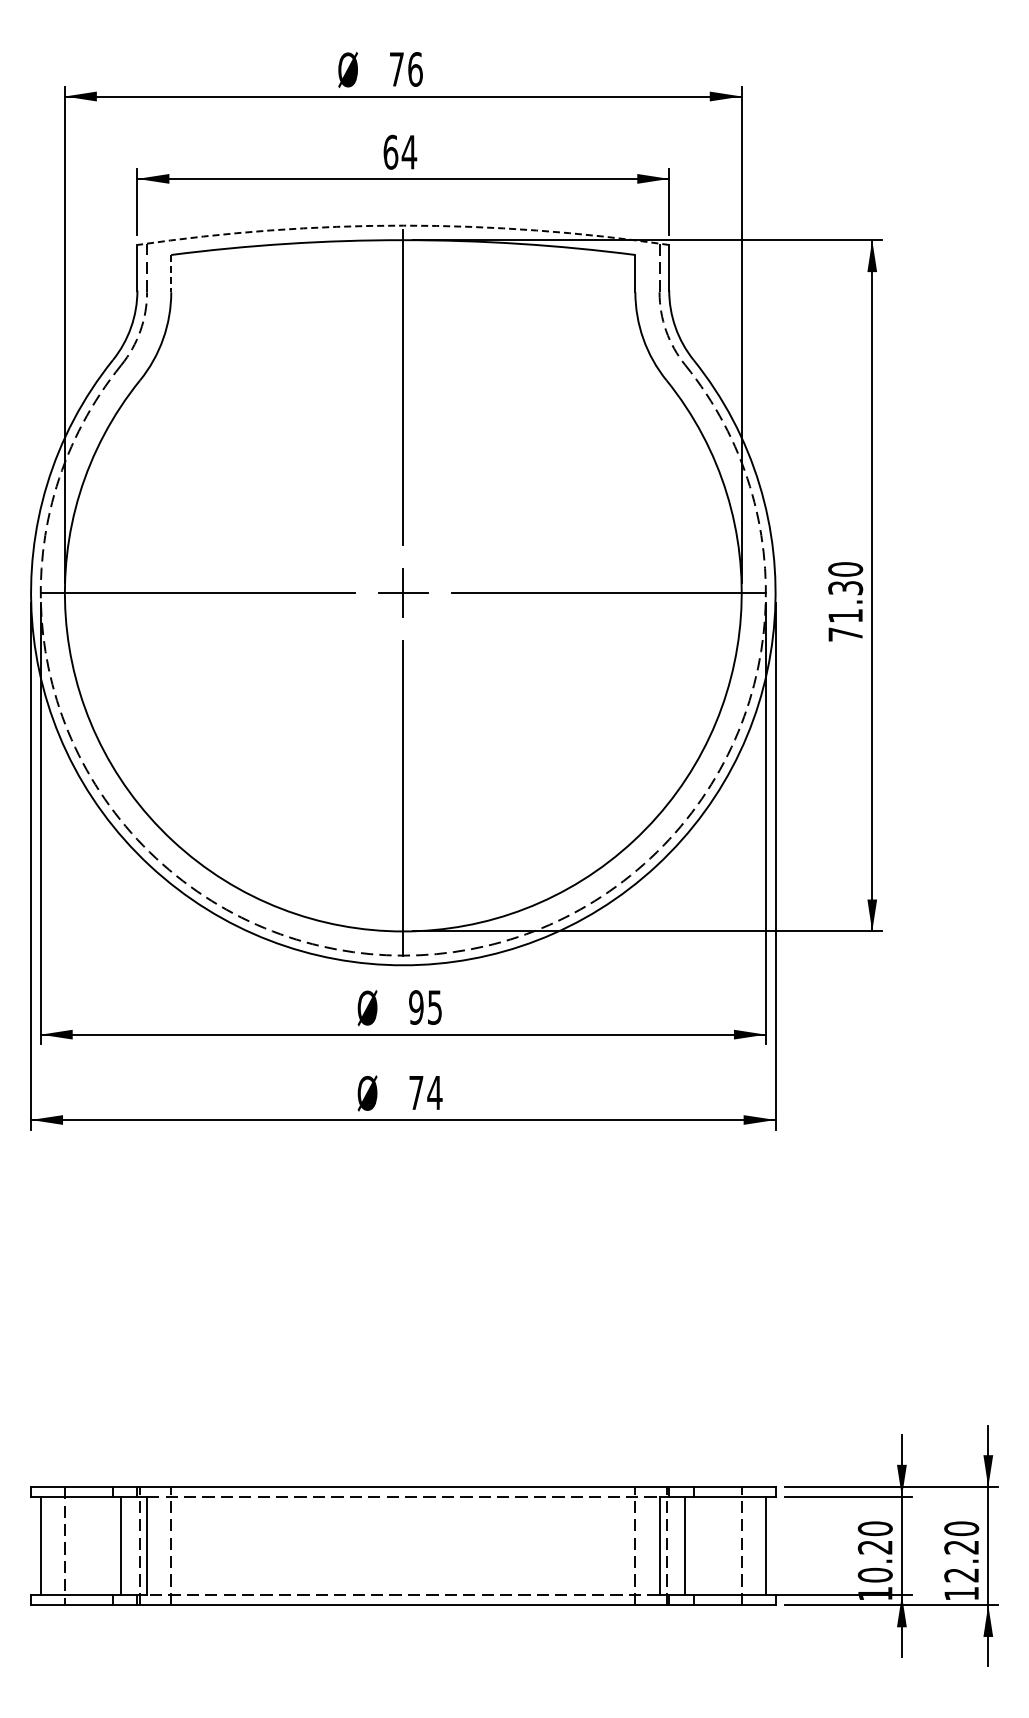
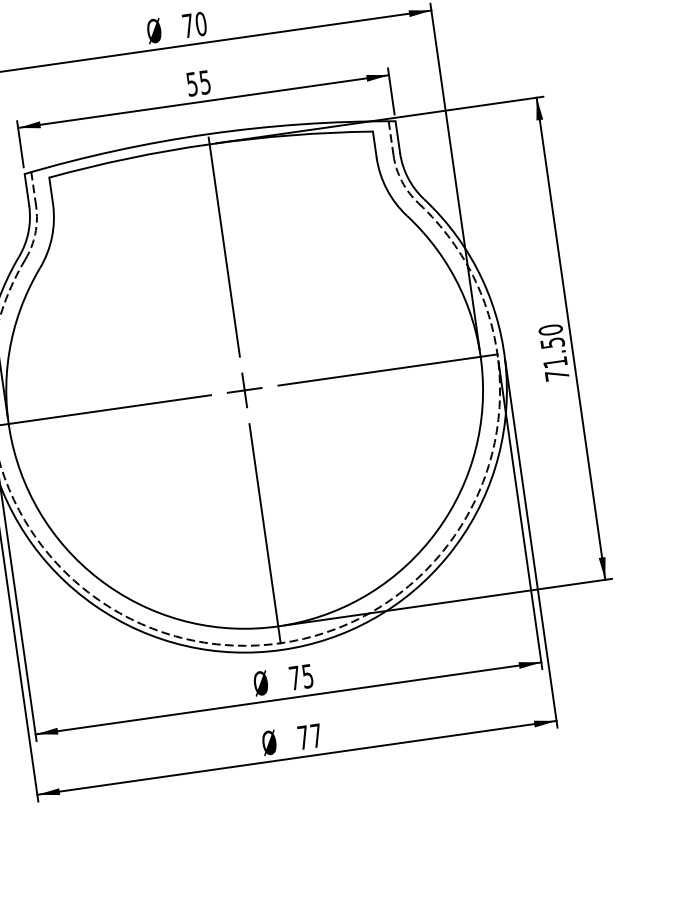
text: (415, 69) -> (201, 24), 76 -> 70
text: (400, 151) -> (198, 82), 64 -> 55
arc: (403, 225) -> (208, 134), dashed -> solid
line: (171, 273) -> (51, 190), dashed -> solid
text: (845, 587) -> (552, 342), 71.30 -> 71.50
text: (416, 1007) -> (295, 678), 95 -> 75
text: (434, 1092) -> (315, 735), 74 -> 77

